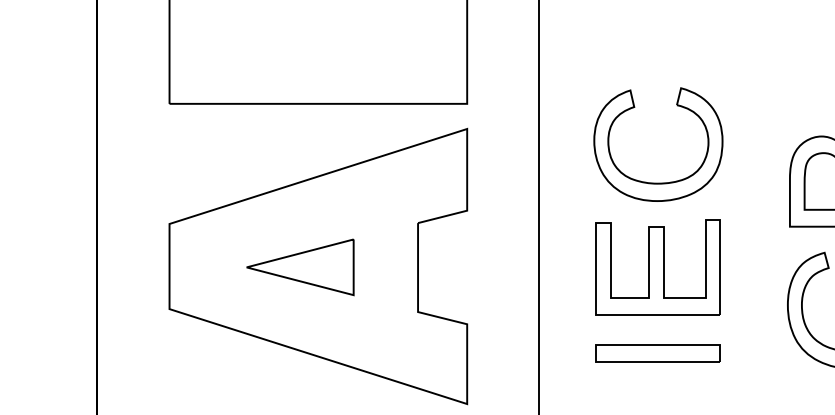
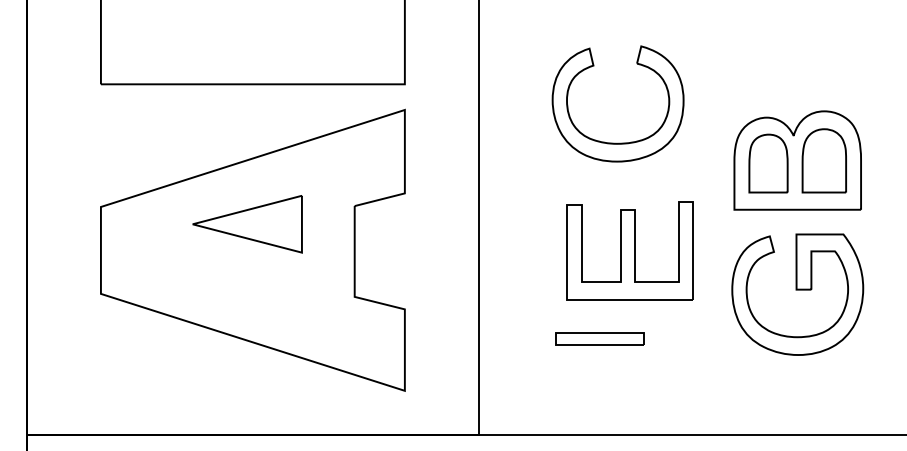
part: (657, 182) -> (617, 142), moved
part: (657, 266) -> (629, 250), moved
part: (300, 267) -> (247, 224), moved
part: (657, 352) -> (599, 338), size x0.7

